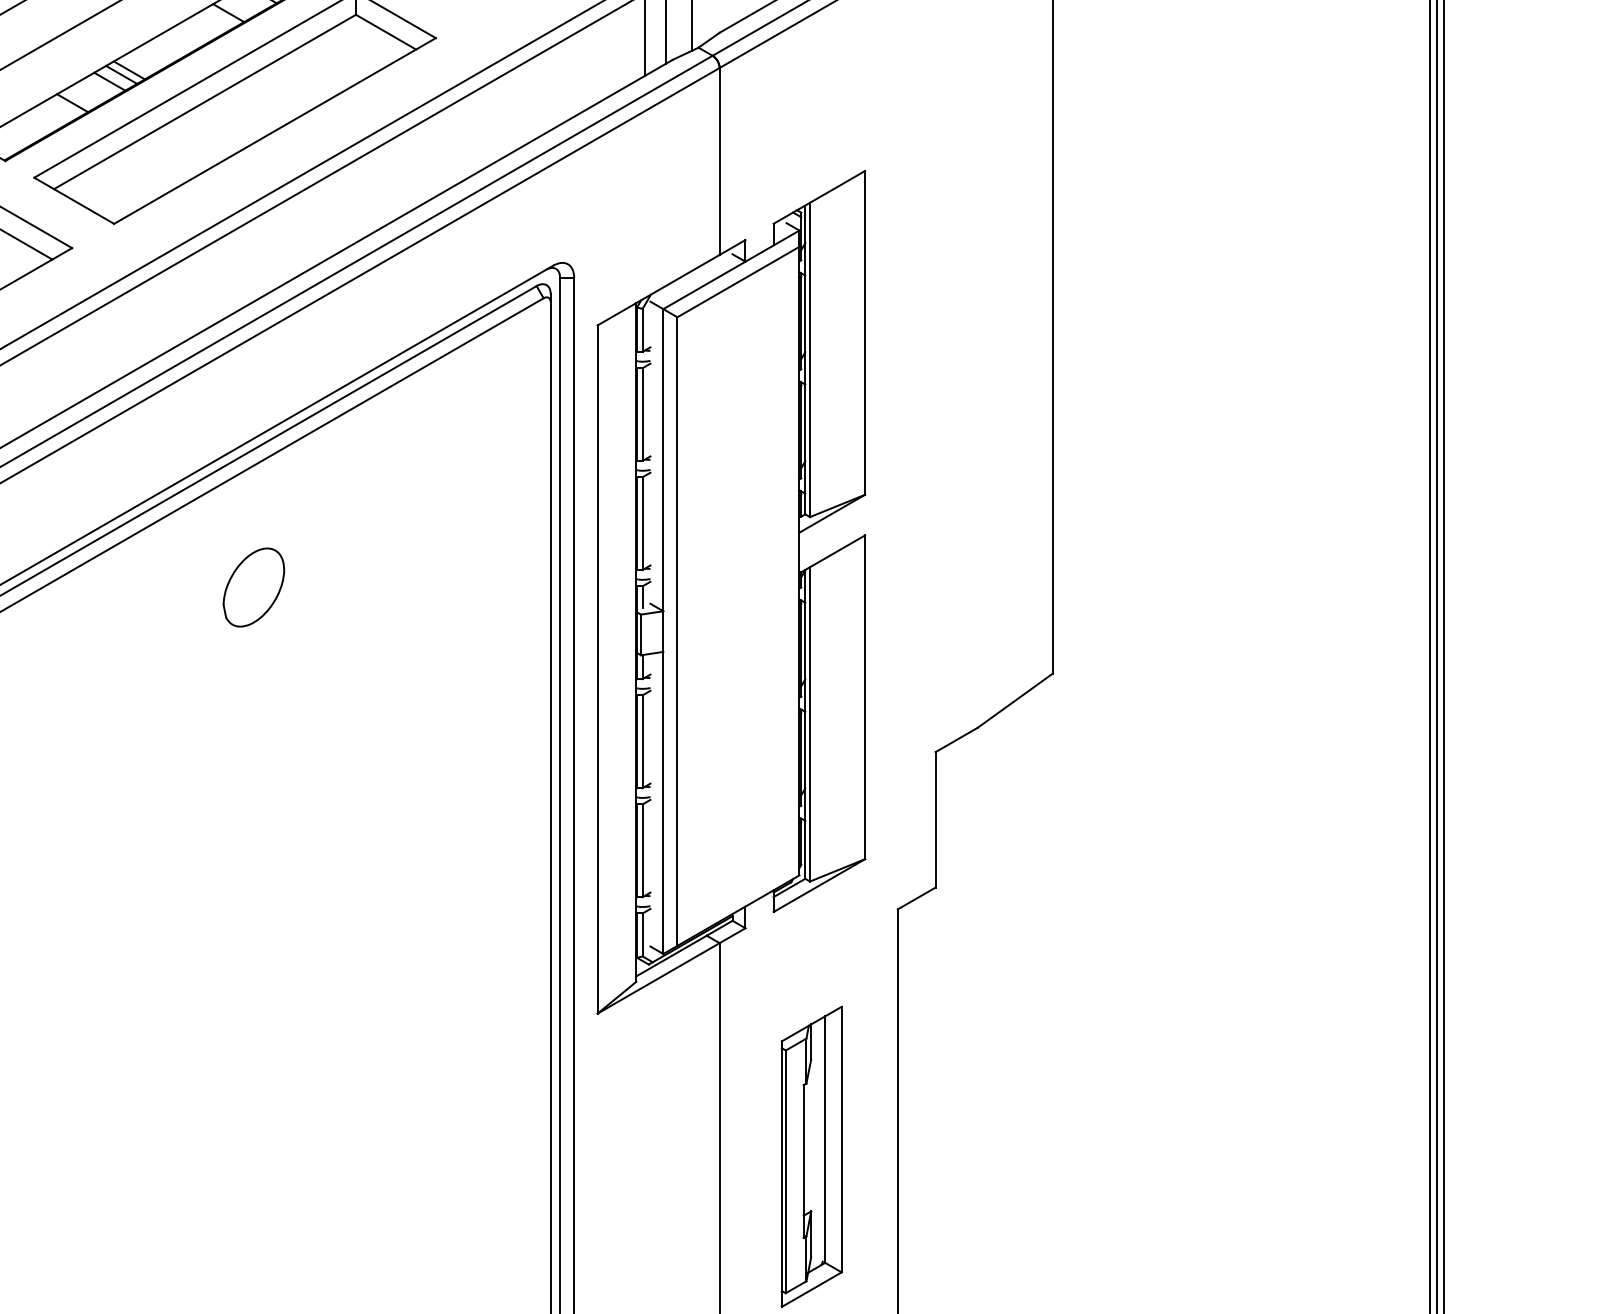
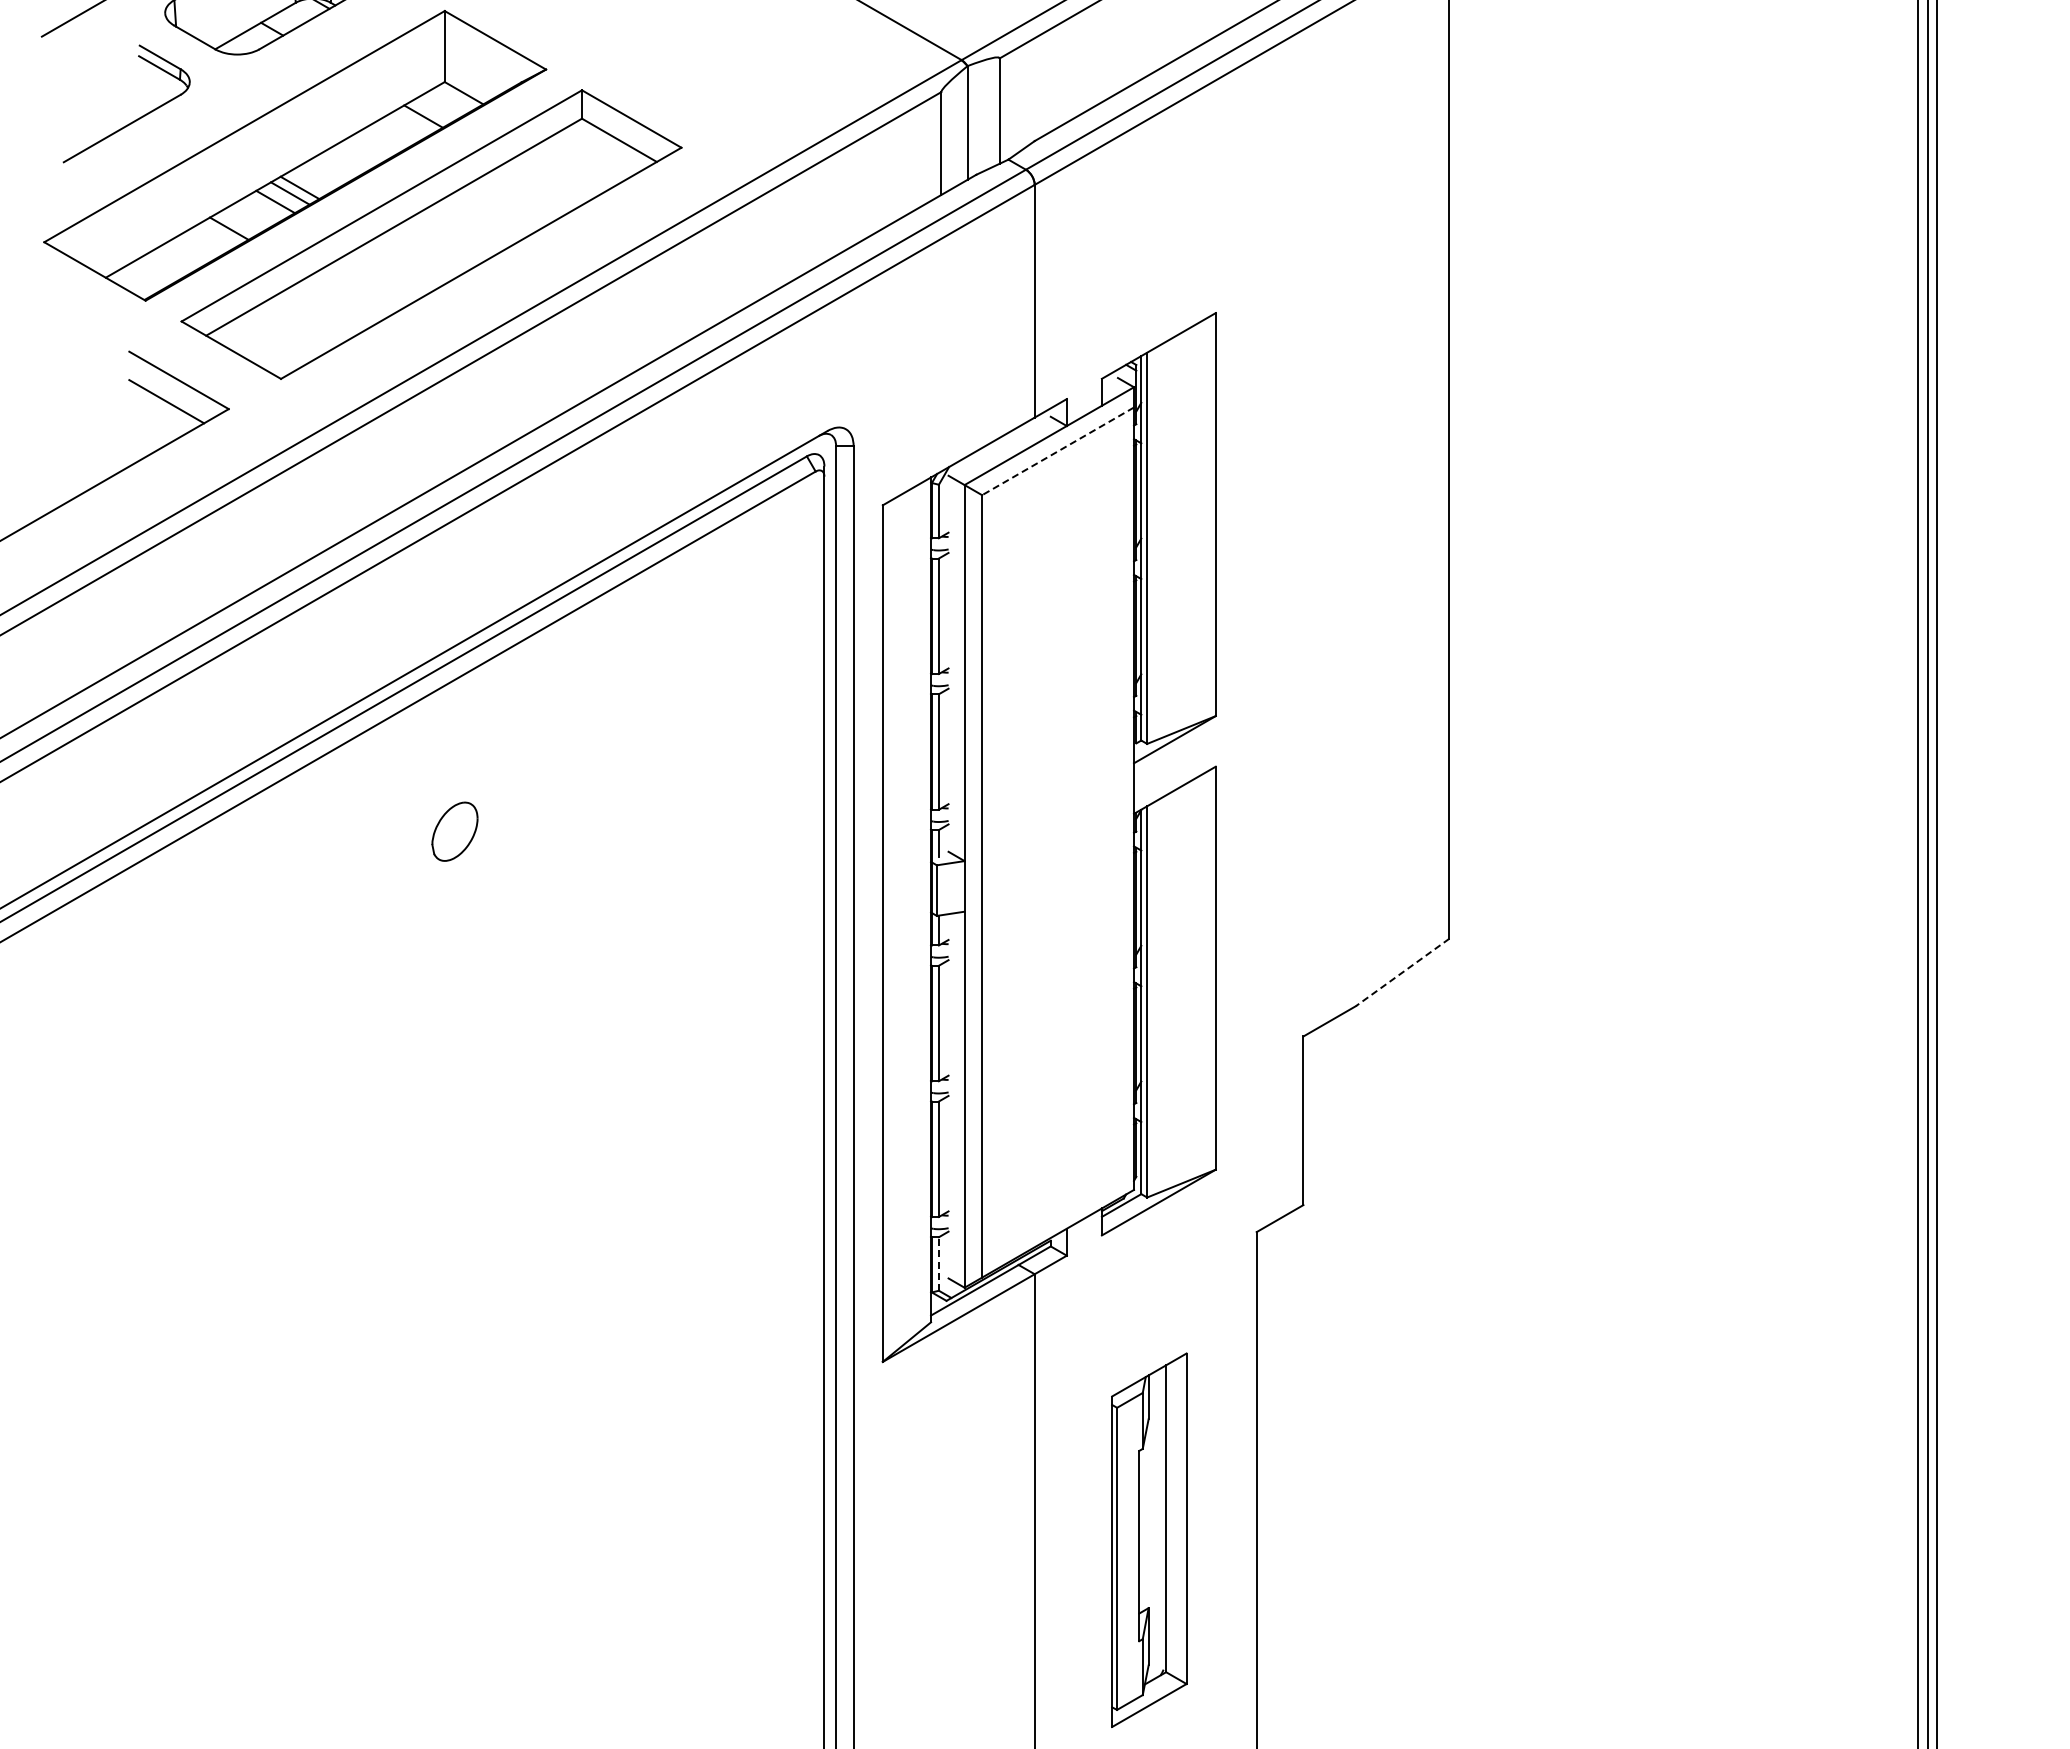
line: (738, 282) -> (1058, 451), solid -> dashed
part: (253, 587) -> (454, 831), size x0.6
line: (1015, 700) -> (1402, 972), solid -> dashed
line: (642, 935) -> (938, 1264), solid -> dashed

